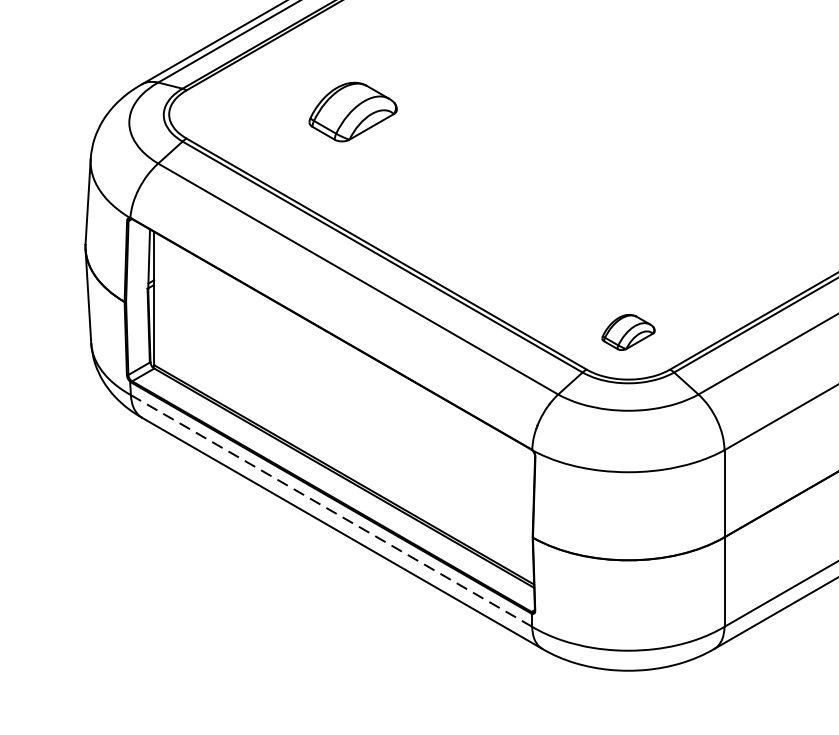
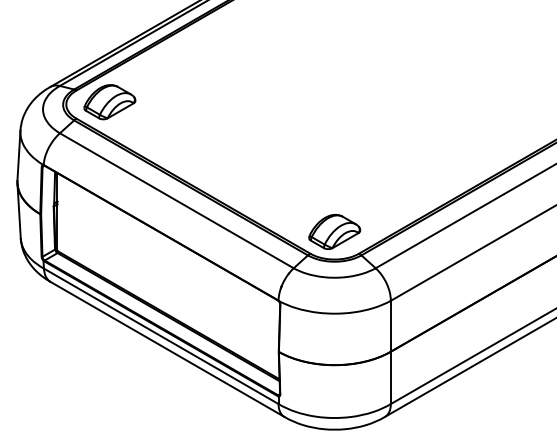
part: (352, 112) -> (109, 102), moved
part: (628, 331) -> (334, 231), size x1.67
line: (330, 511) -> (160, 336), dashed -> solid

